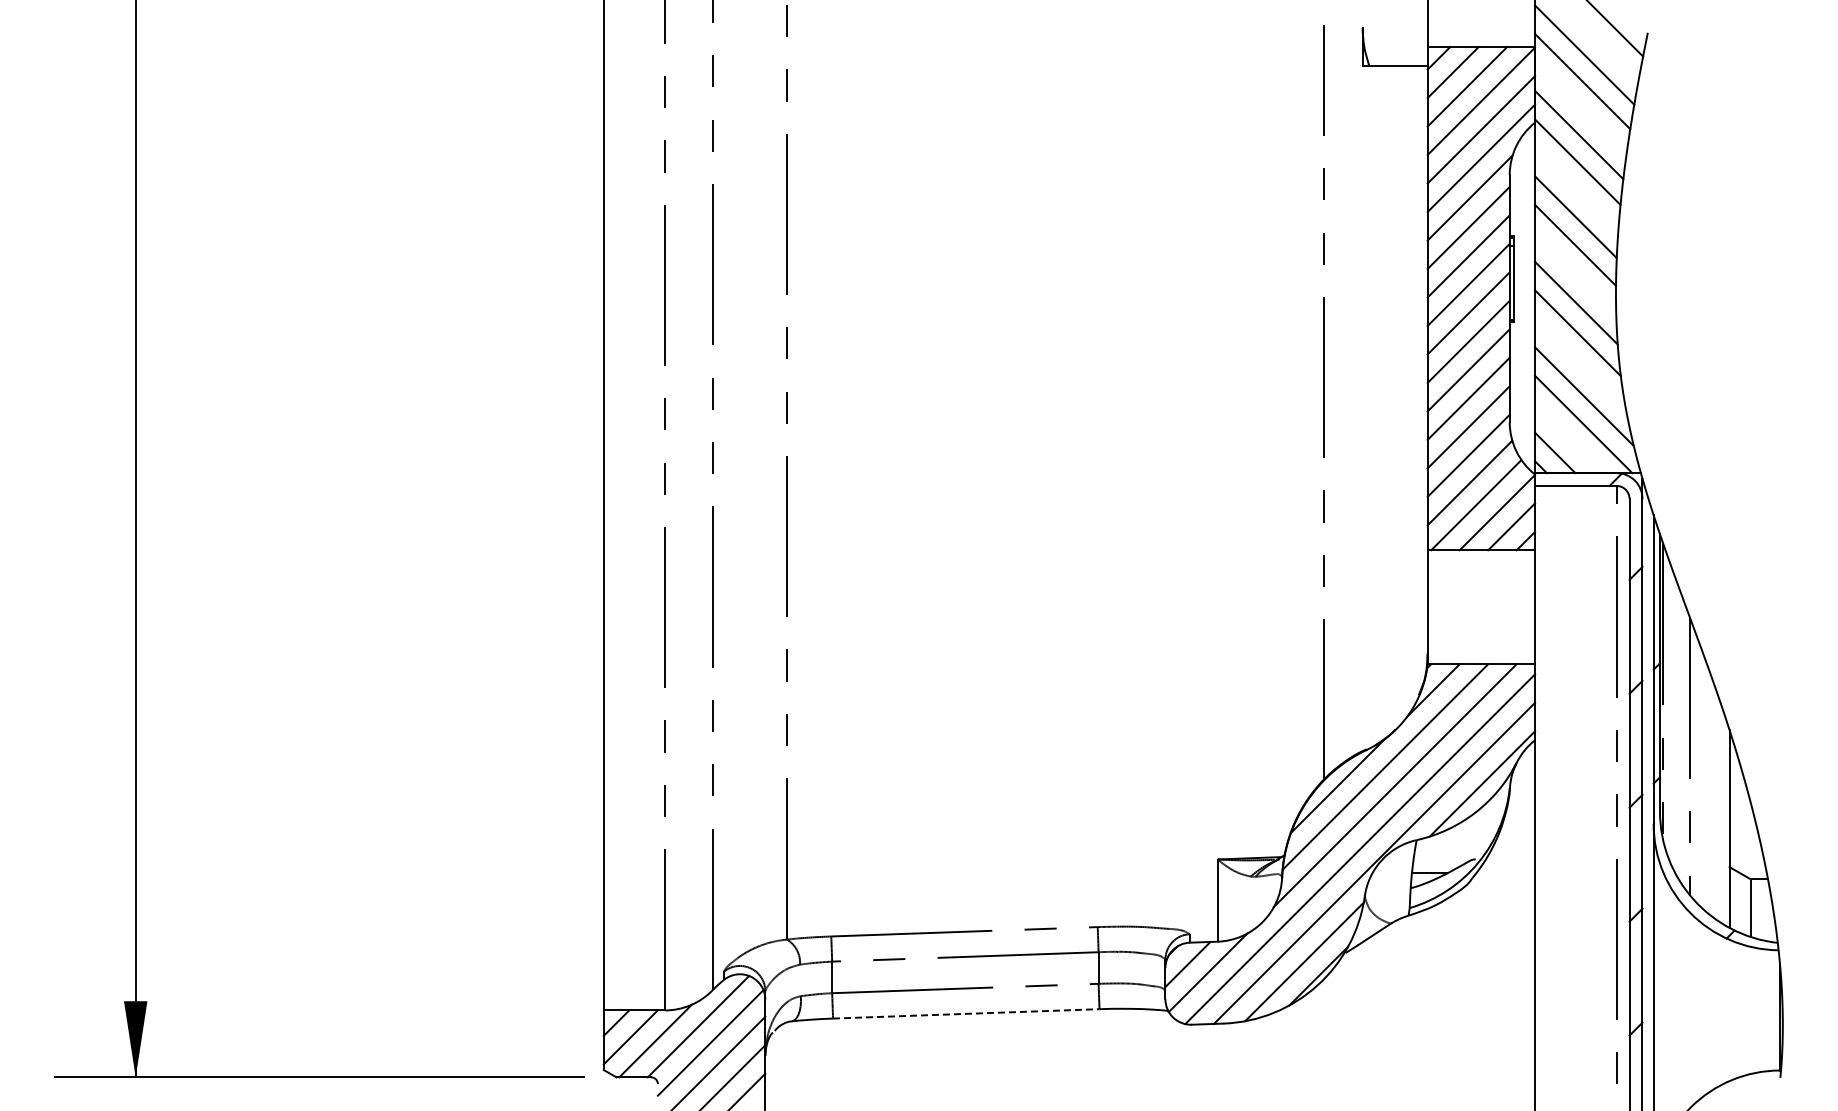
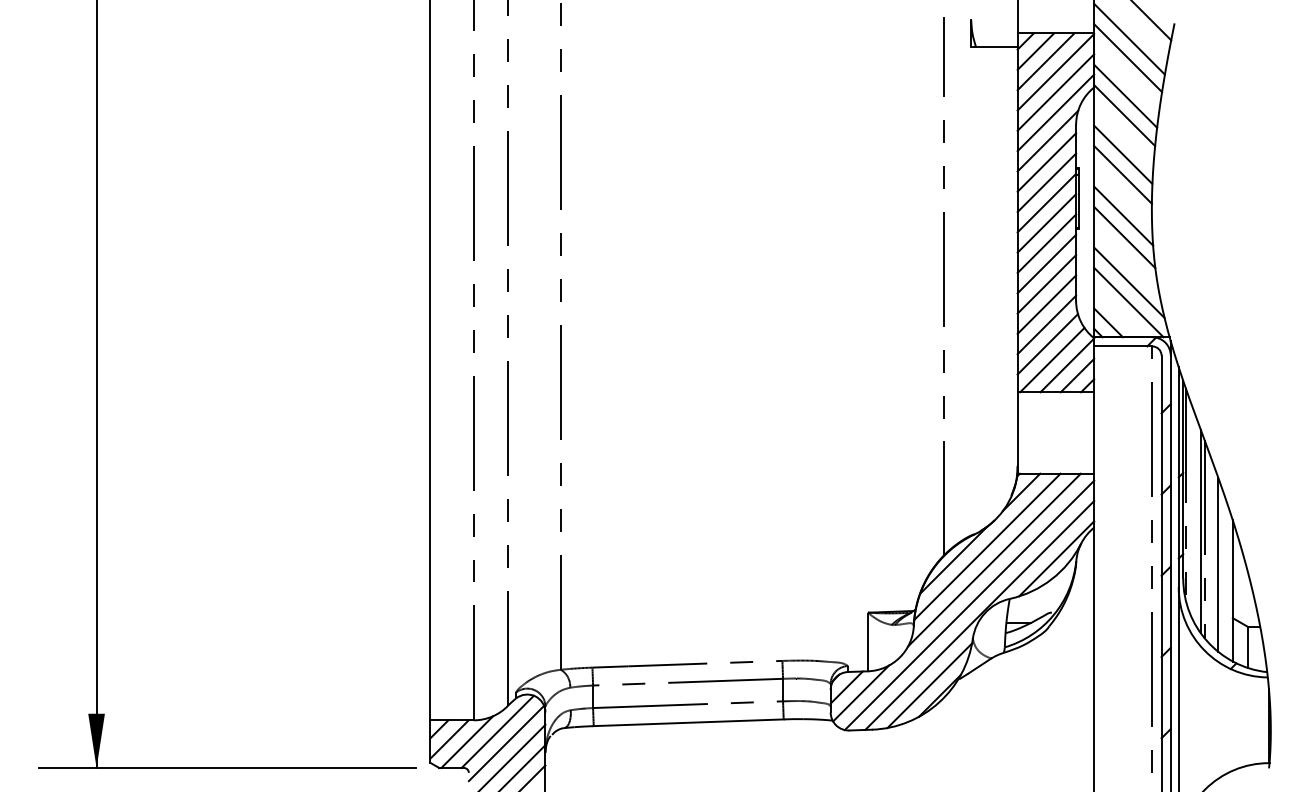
line: (1684, 745) -> (1200, 531), added
line: (1709, 792) -> (1218, 564), added
line: (966, 1013) -> (688, 722), dashed -> solid

